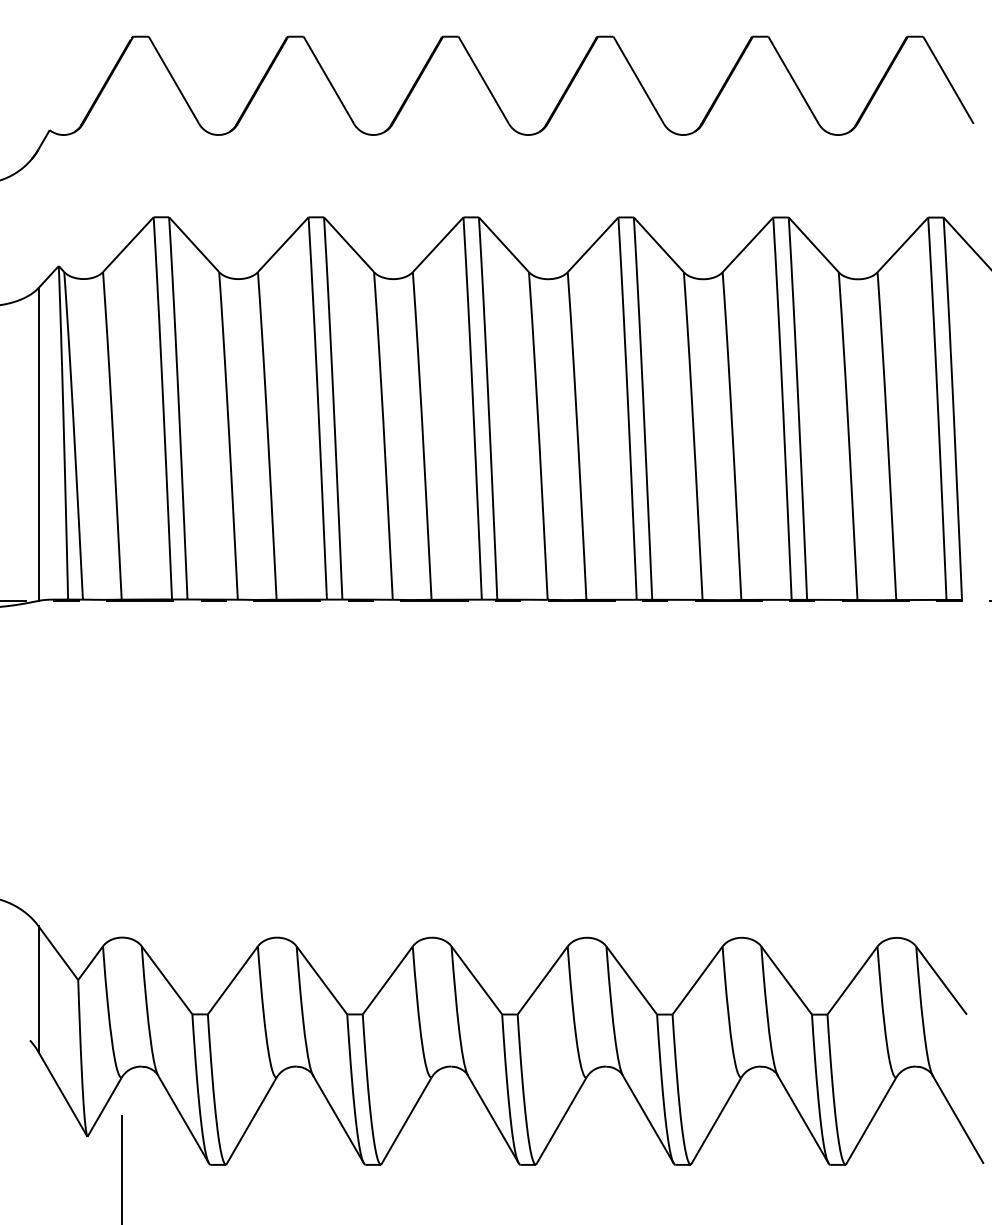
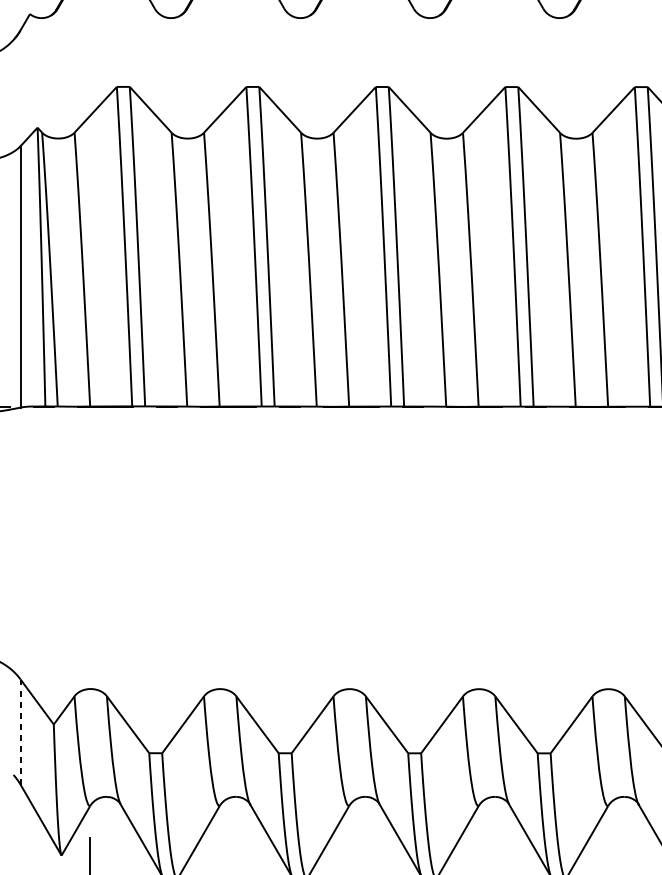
line: (38, 989) -> (20, 732), solid -> dashed

